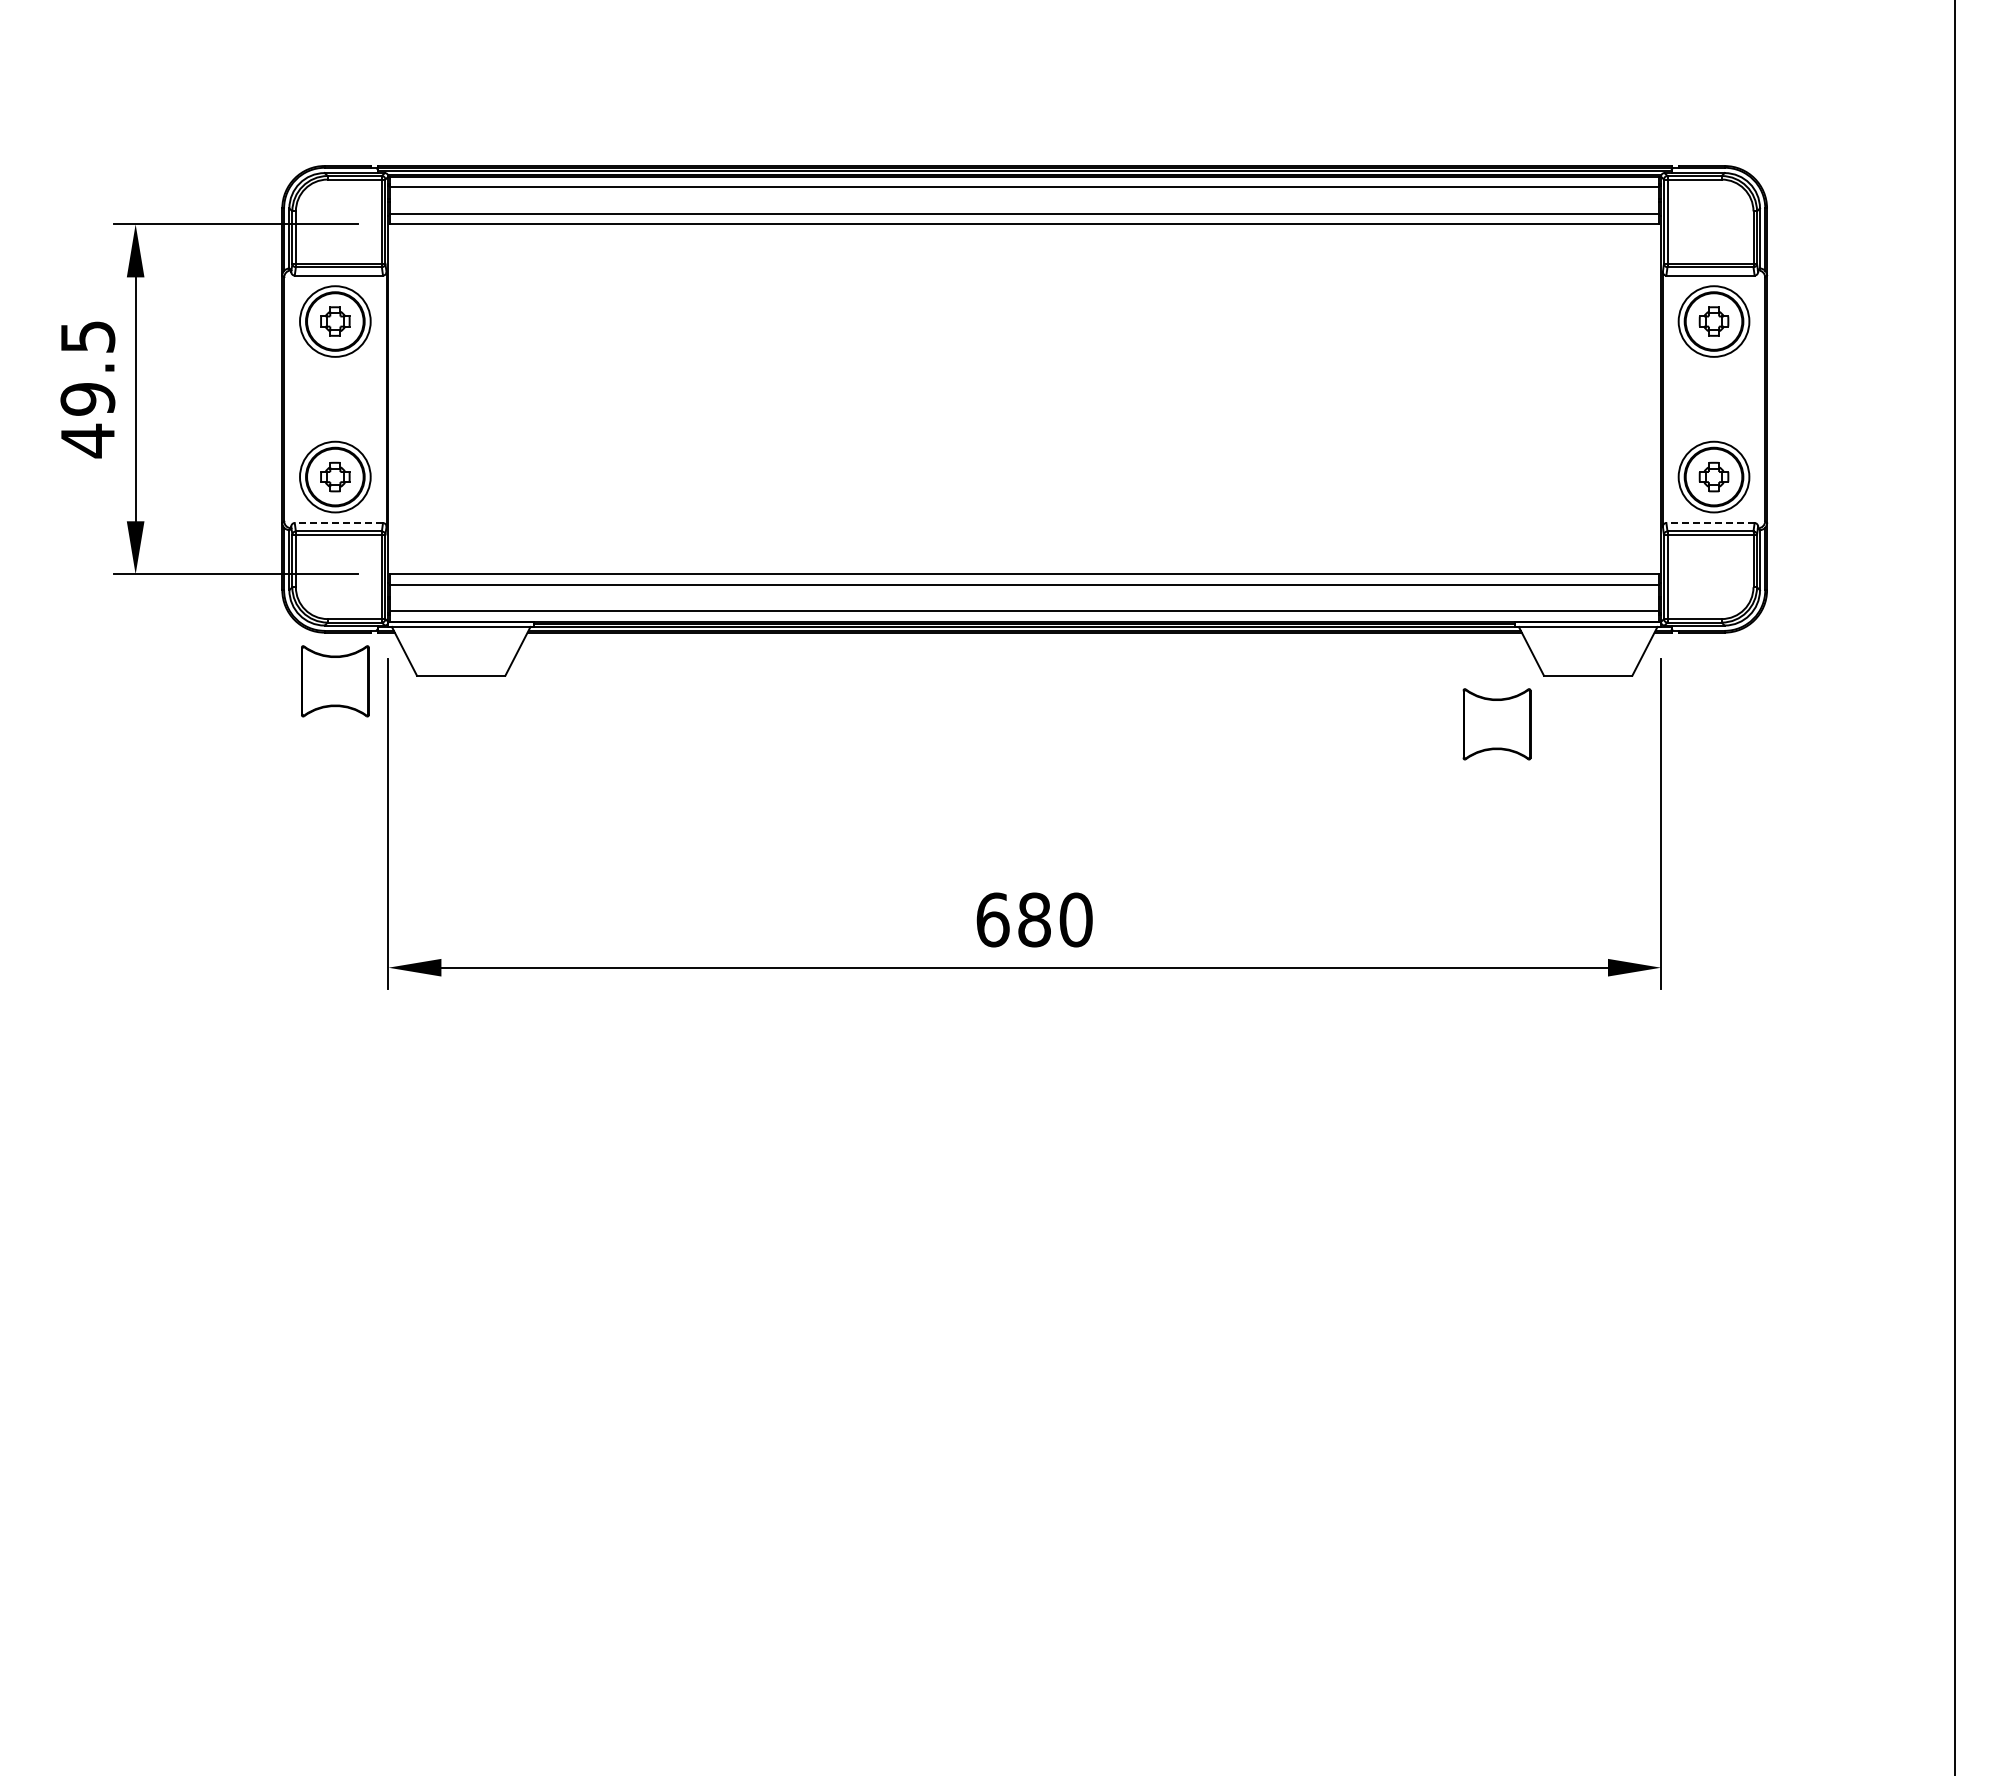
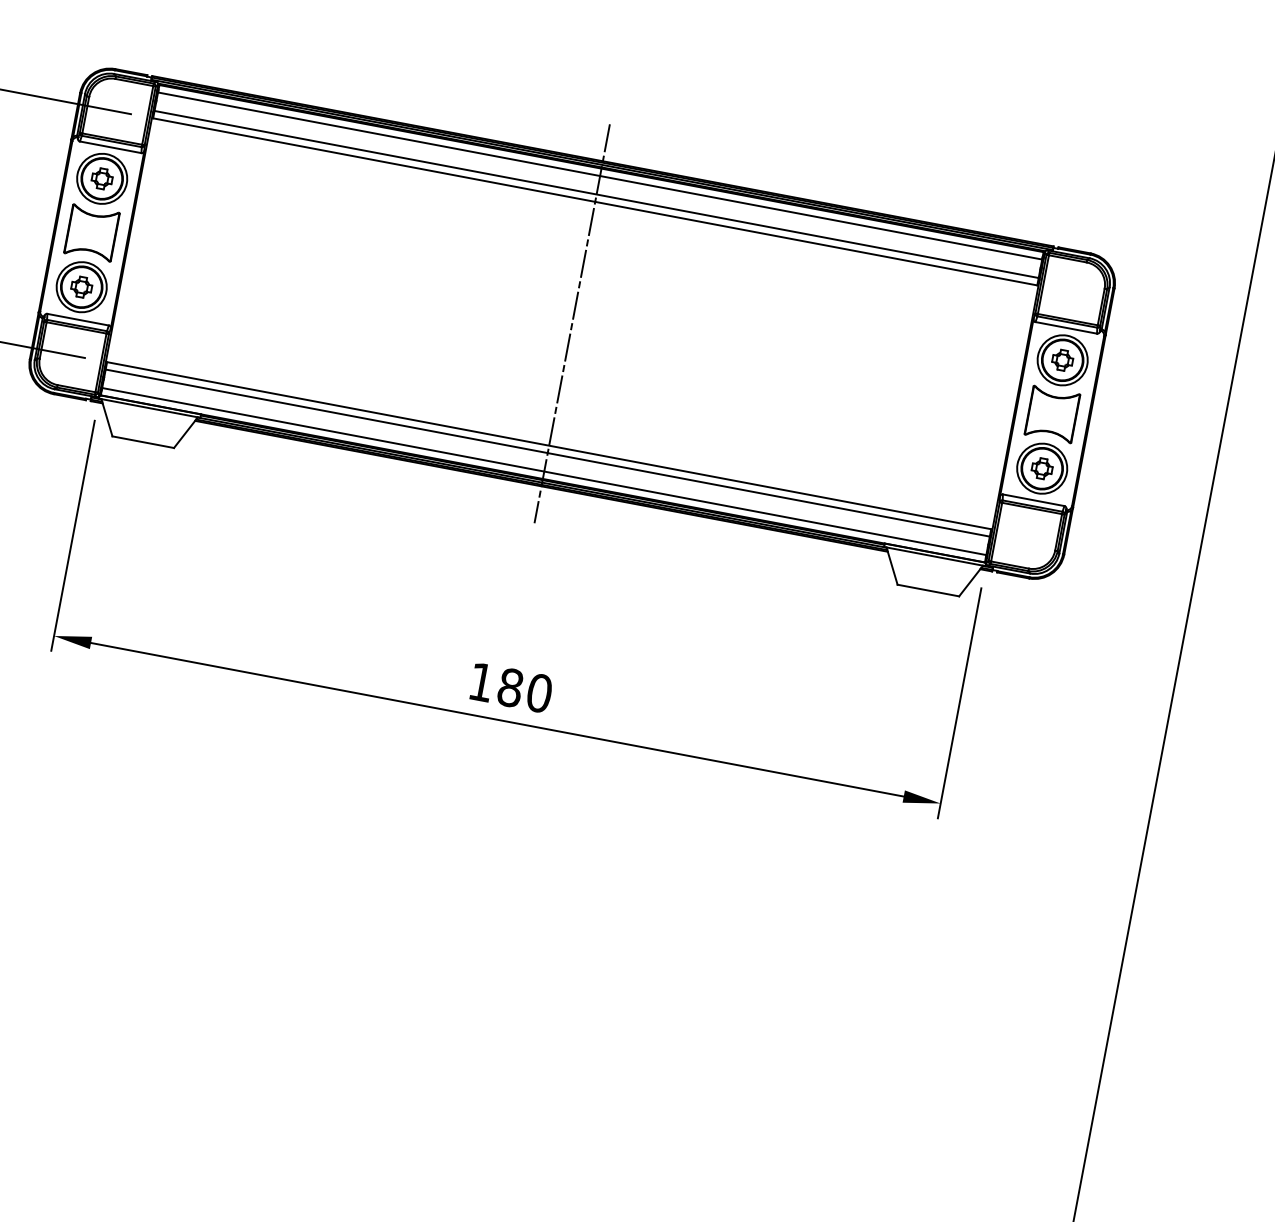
line: (1024, 398) -> (572, 323), added
line: (338, 523) -> (77, 319), dashed -> solid
line: (1710, 523) -> (1033, 500), dashed -> solid
part: (335, 681) -> (92, 233), moved
part: (1496, 724) -> (1052, 414), moved
text: (992, 919) -> (481, 681), 680 -> 180

